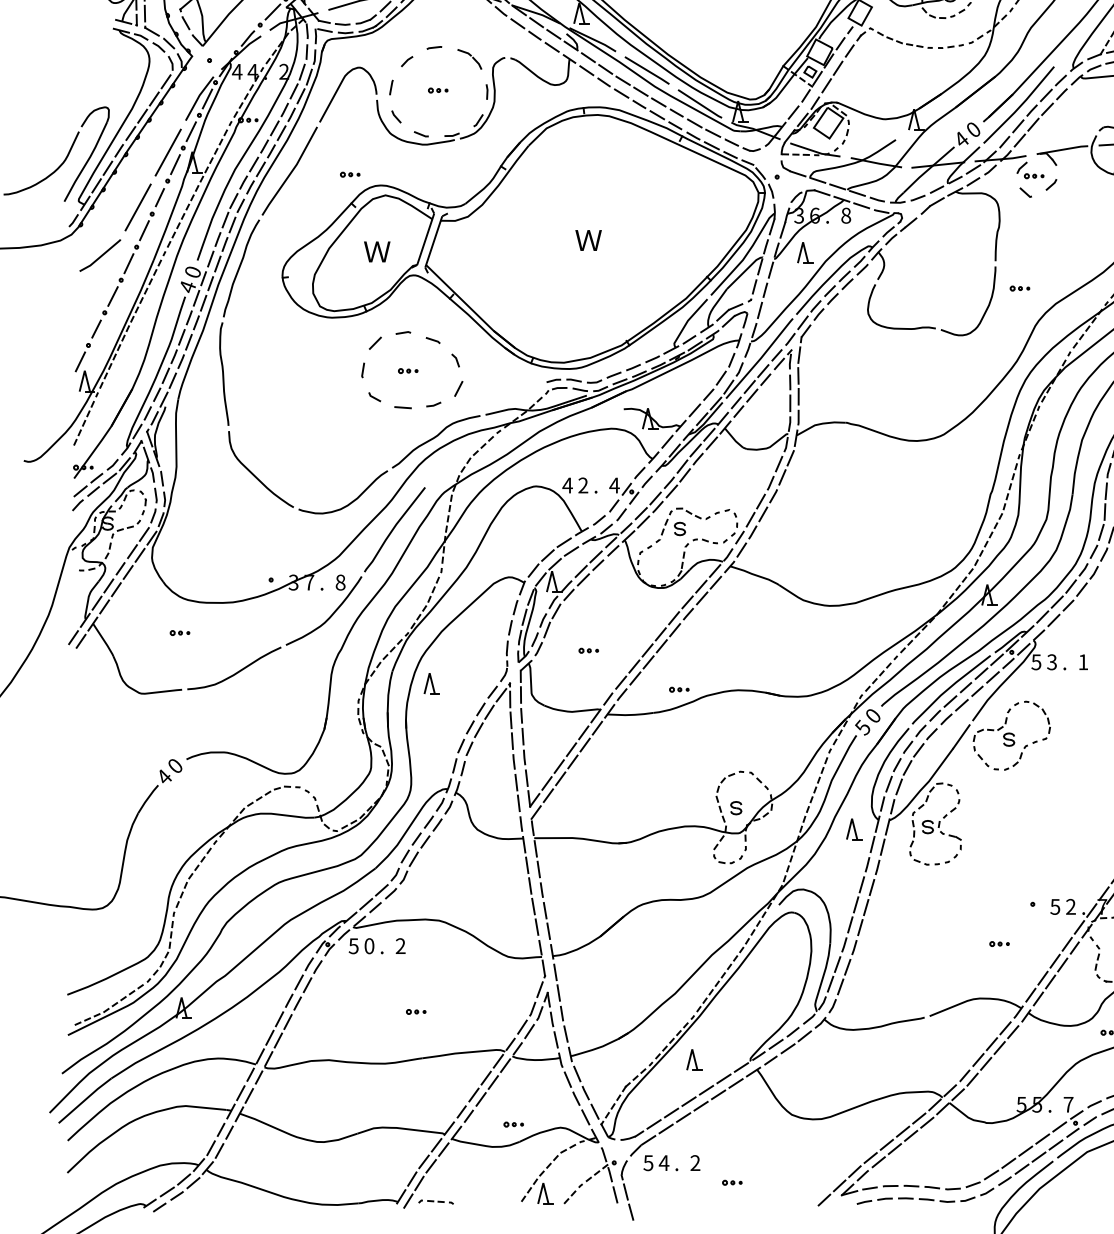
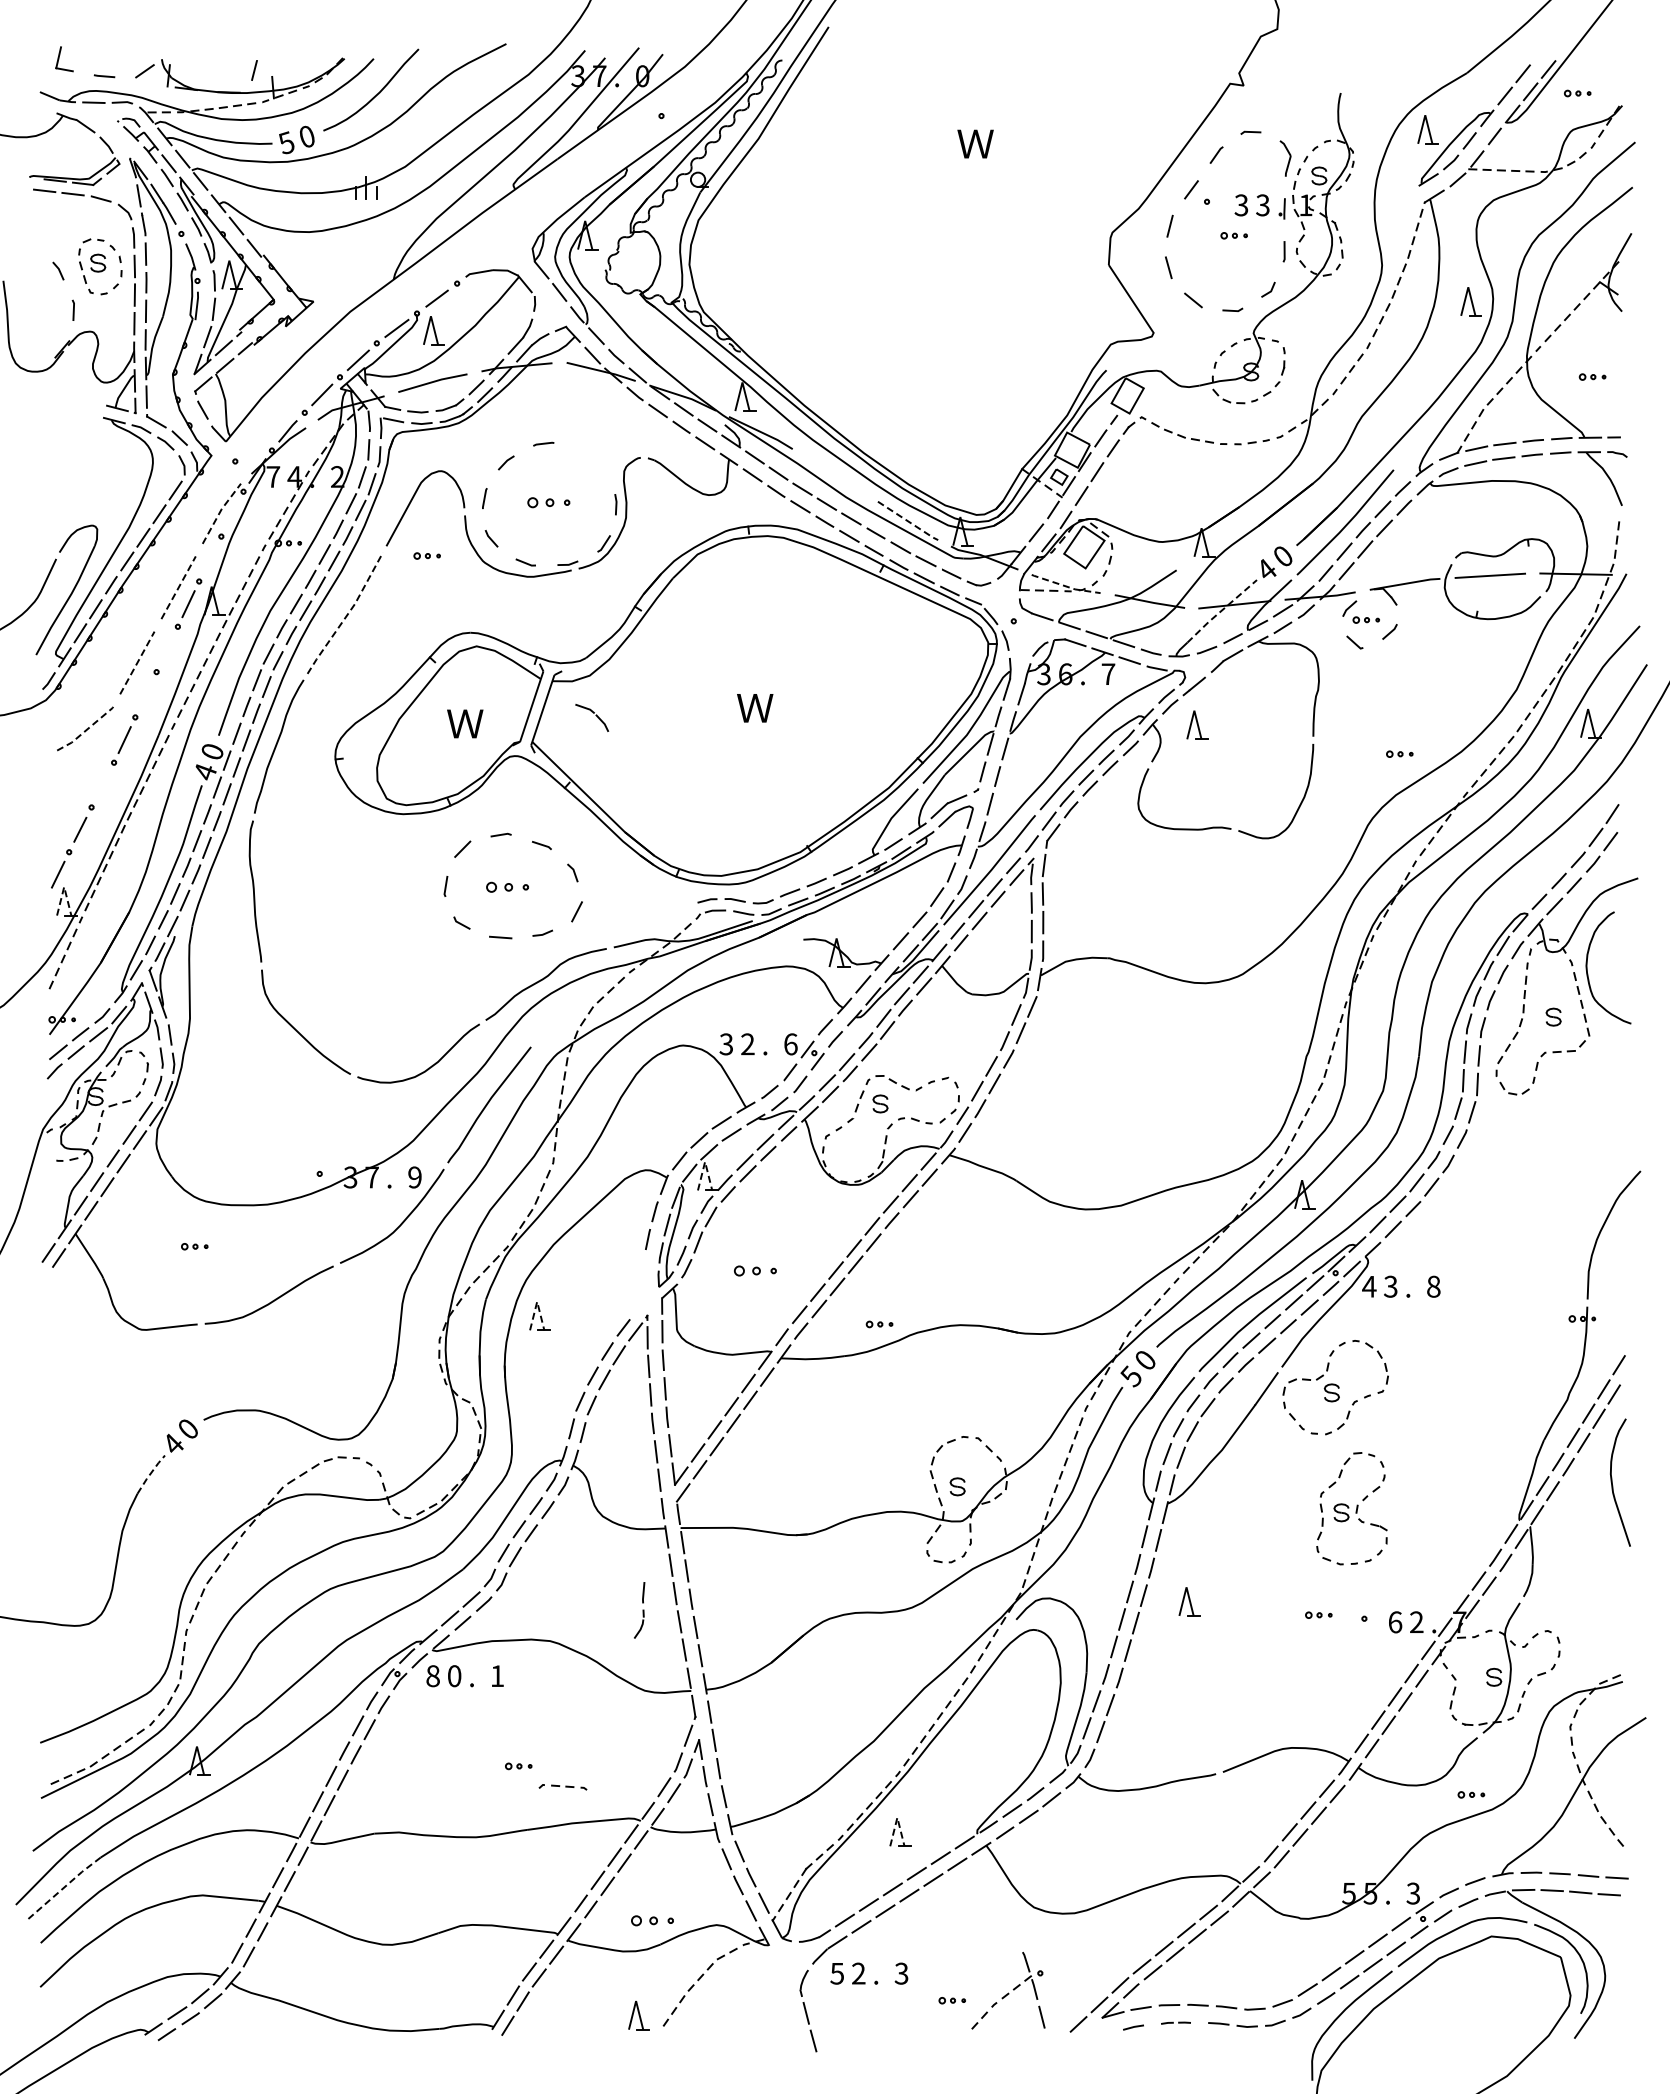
part: (470, 59) -> (592, 717), moved
line: (647, 70) -> (835, 475), removed
text: (236, 71) -> (272, 476), 4 -> 7
part: (437, 90) -> (548, 502), size x1.6
line: (198, 97) -> (220, 511), solid -> dashed
line: (207, 99) -> (232, 514), removed
line: (700, 104) -> (908, 521), solid -> dashed
line: (190, 131) -> (209, 558), removed
line: (814, 151) -> (1065, 586), solid -> dashed
line: (168, 152) -> (178, 587), solid -> dashed
line: (928, 169) -> (1221, 611), solid -> dashed
line: (291, 172) -> (347, 614), solid -> dashed
part: (349, 174) -> (426, 555), moved
line: (159, 197) -> (166, 649), removed
line: (138, 207) -> (137, 663), solid -> dashed
text: (846, 215) -> (1108, 674), 8 -> 7
line: (144, 230) -> (145, 694), removed
part: (805, 252) -> (1197, 724), moved
line: (101, 255) -> (86, 729), solid -> dashed
part: (1019, 288) -> (1399, 753), moved
line: (112, 296) -> (102, 784), removed
line: (85, 370) -> (64, 886), solid -> dashed
part: (408, 371) -> (507, 887), size x1.6
text: (567, 485) -> (726, 1044), 4 -> 3
text: (614, 485) -> (790, 1044), 4 -> 6
line: (552, 570) -> (705, 1161), solid -> dashed
text: (340, 582) -> (414, 1177), 8 -> 9
part: (588, 650) -> (755, 1270), size x1.6
part: (504, 661) -> (639, 1610), moved
text: (1036, 662) -> (1369, 1286), 5 -> 4
text: (1083, 662) -> (1433, 1286), 1 -> 8
line: (429, 673) -> (537, 1301), solid -> dashed
line: (147, 799) -> (150, 1474), solid -> dashed
part: (935, 823) -> (1351, 1508), moved
part: (854, 829) -> (1189, 1601), moved
text: (1055, 907) -> (1395, 1622), 5 -> 6
part: (999, 943) -> (1318, 1614), moved
text: (400, 945) -> (497, 1675), 2 -> 1
text: (353, 946) -> (432, 1676), 5 -> 8
line: (692, 1049) -> (897, 1817), solid -> dashed
line: (85, 1100) -> (64, 1887), solid -> dashed
text: (1068, 1104) -> (1413, 1893), 7 -> 3
part: (513, 1124) -> (652, 1920), size x1.6
text: (663, 1162) -> (858, 1973), 4 -> 2
text: (695, 1162) -> (901, 1973), 2 -> 3
part: (591, 1175) -> (1008, 1990), moved
part: (545, 1193) -> (638, 2015), moved
part: (895, 1199) -> (1175, 2023), size x0.6
part: (435, 1202) -> (562, 1787), moved

